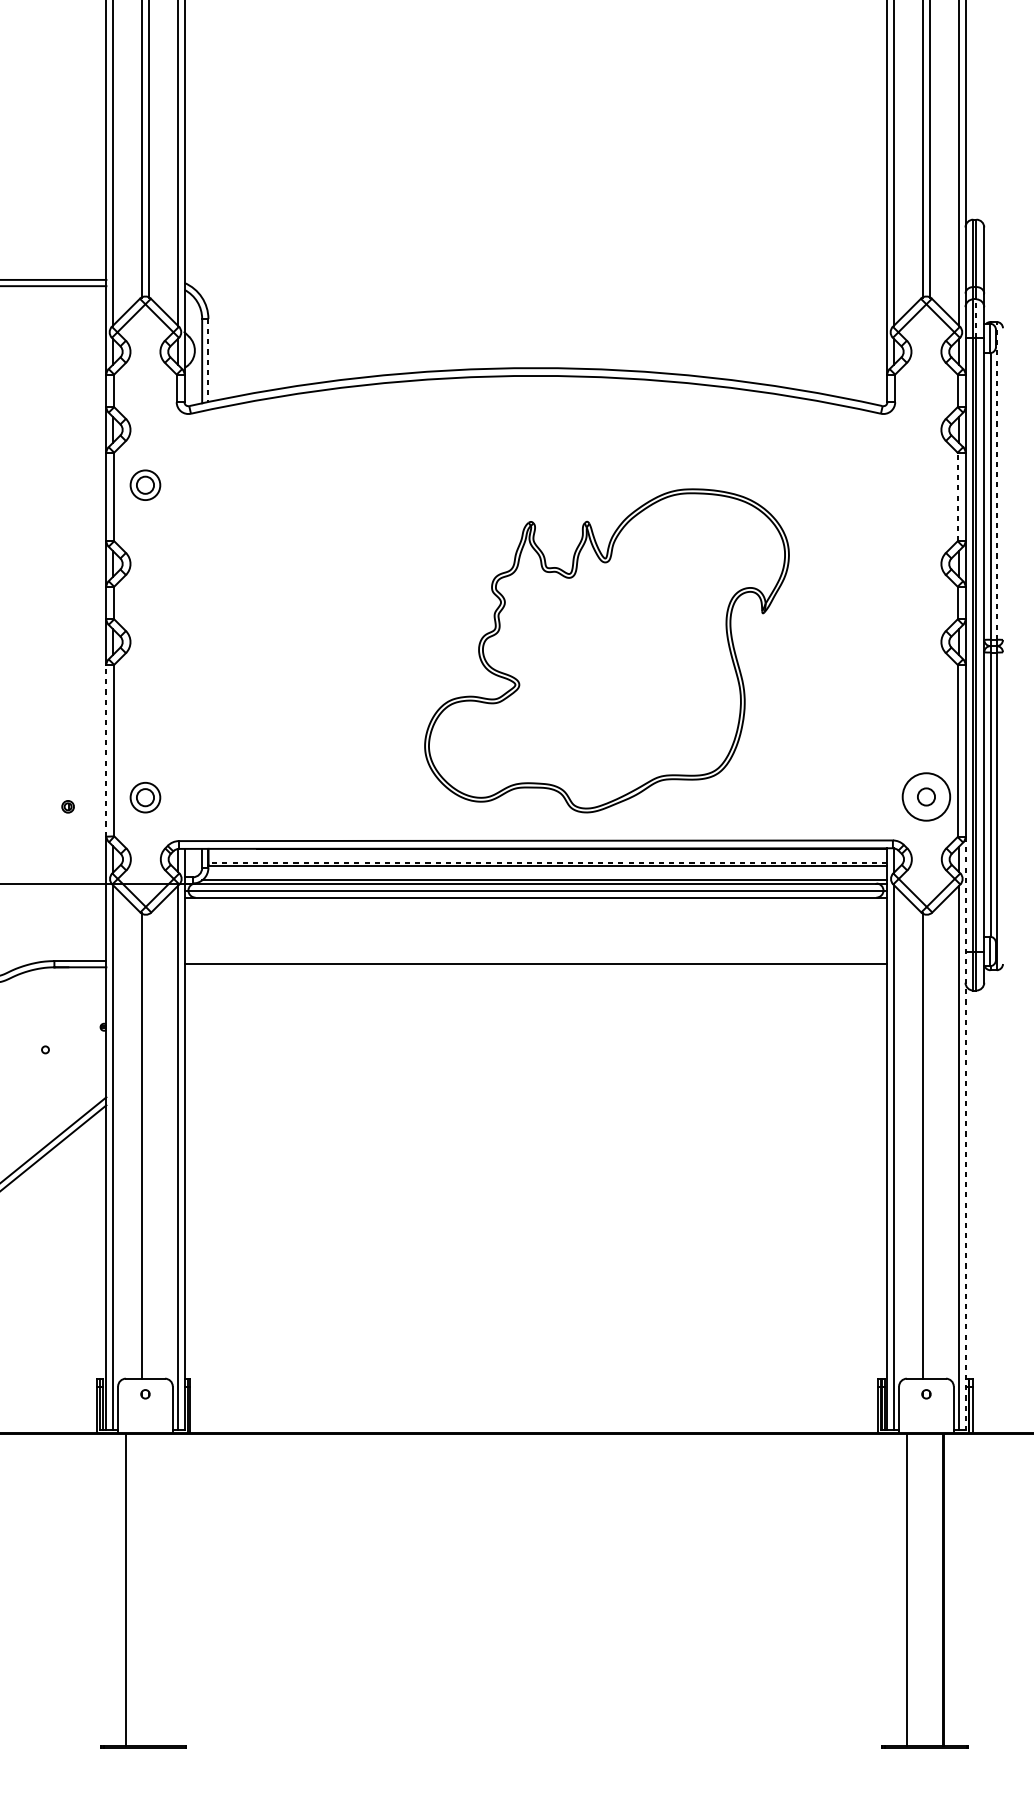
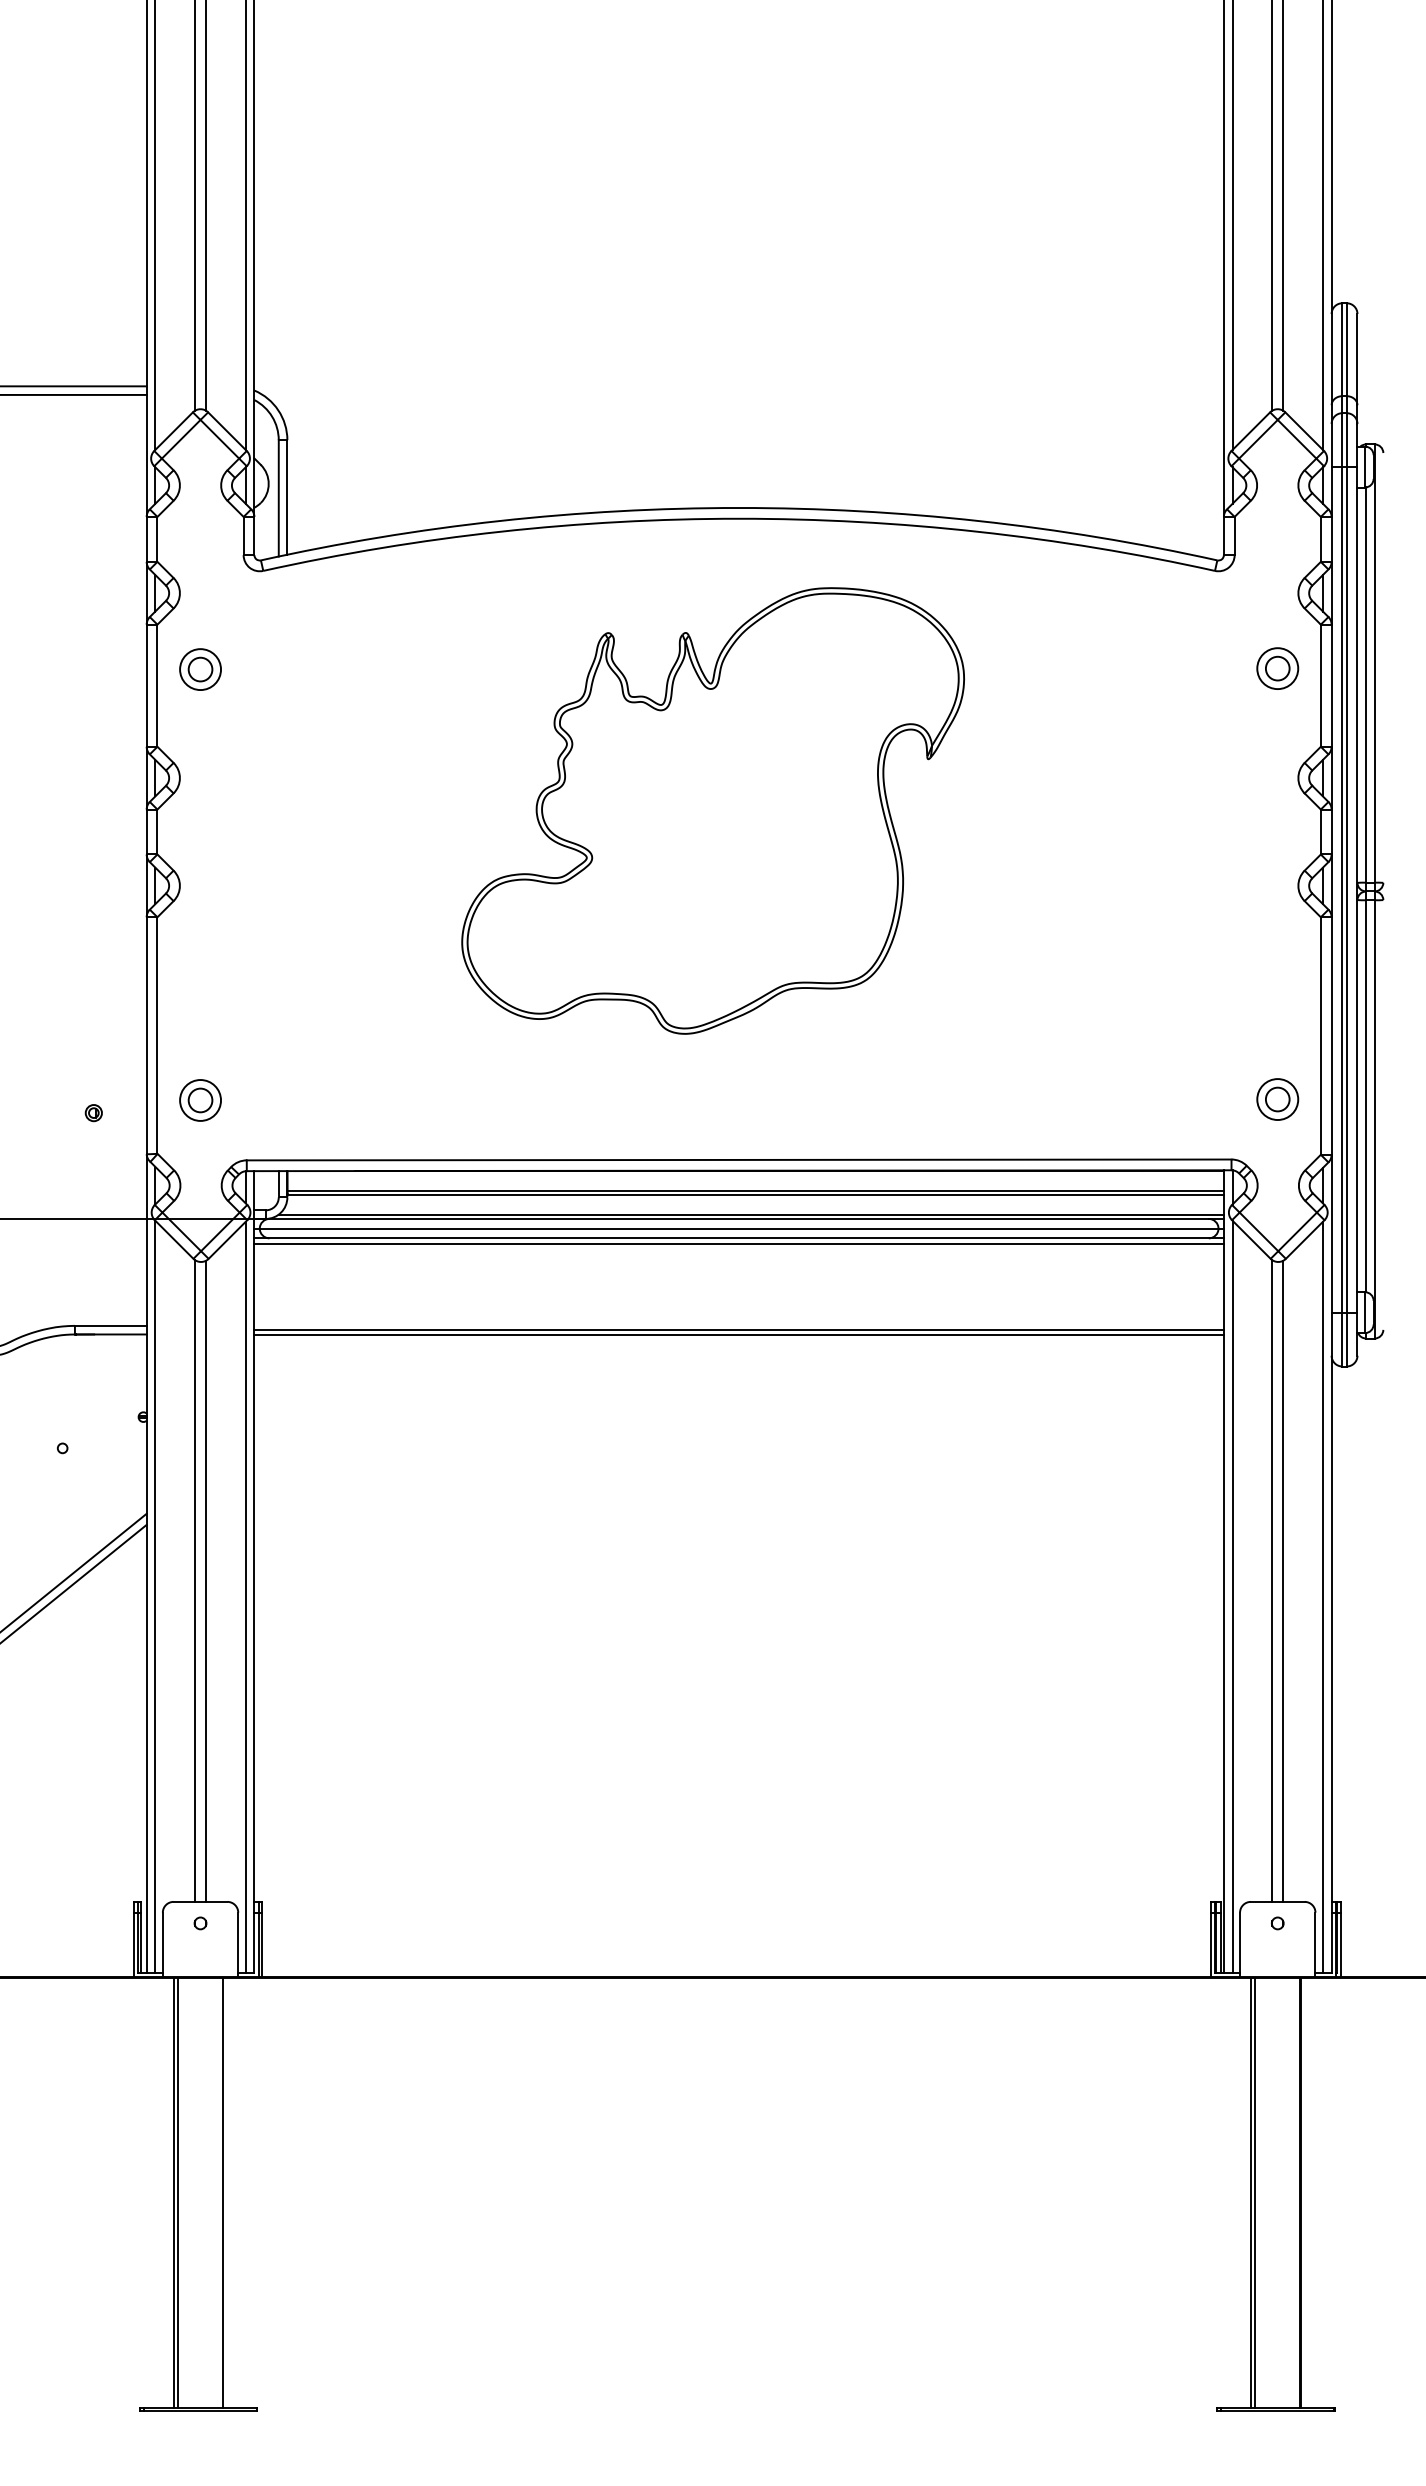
line: (976, 319) -> (1346, 440), dashed -> solid
line: (208, 360) -> (287, 497), dashed -> solid
line: (996, 480) -> (1374, 663), dashed -> solid
part: (926, 484) -> (1277, 668), added
line: (957, 496) -> (1320, 685), dashed -> solid
part: (606, 650) -> (712, 810), moved
line: (106, 750) -> (146, 1035), dashed -> solid
circle: (926, 796) -> (1277, 1099), size x0.62
line: (547, 862) -> (755, 1190), dashed -> solid
line: (535, 901) -> (738, 1243), added
line: (535, 968) -> (738, 1335), added
line: (965, 1134) -> (1331, 1564), dashed -> solid
line: (149, 1145) -> (205, 1580), added
line: (930, 1145) -> (1283, 1580), added
line: (128, 1590) -> (177, 2193), added
line: (162, 1590) -> (223, 2193), added
line: (910, 1590) -> (1255, 2193), added

